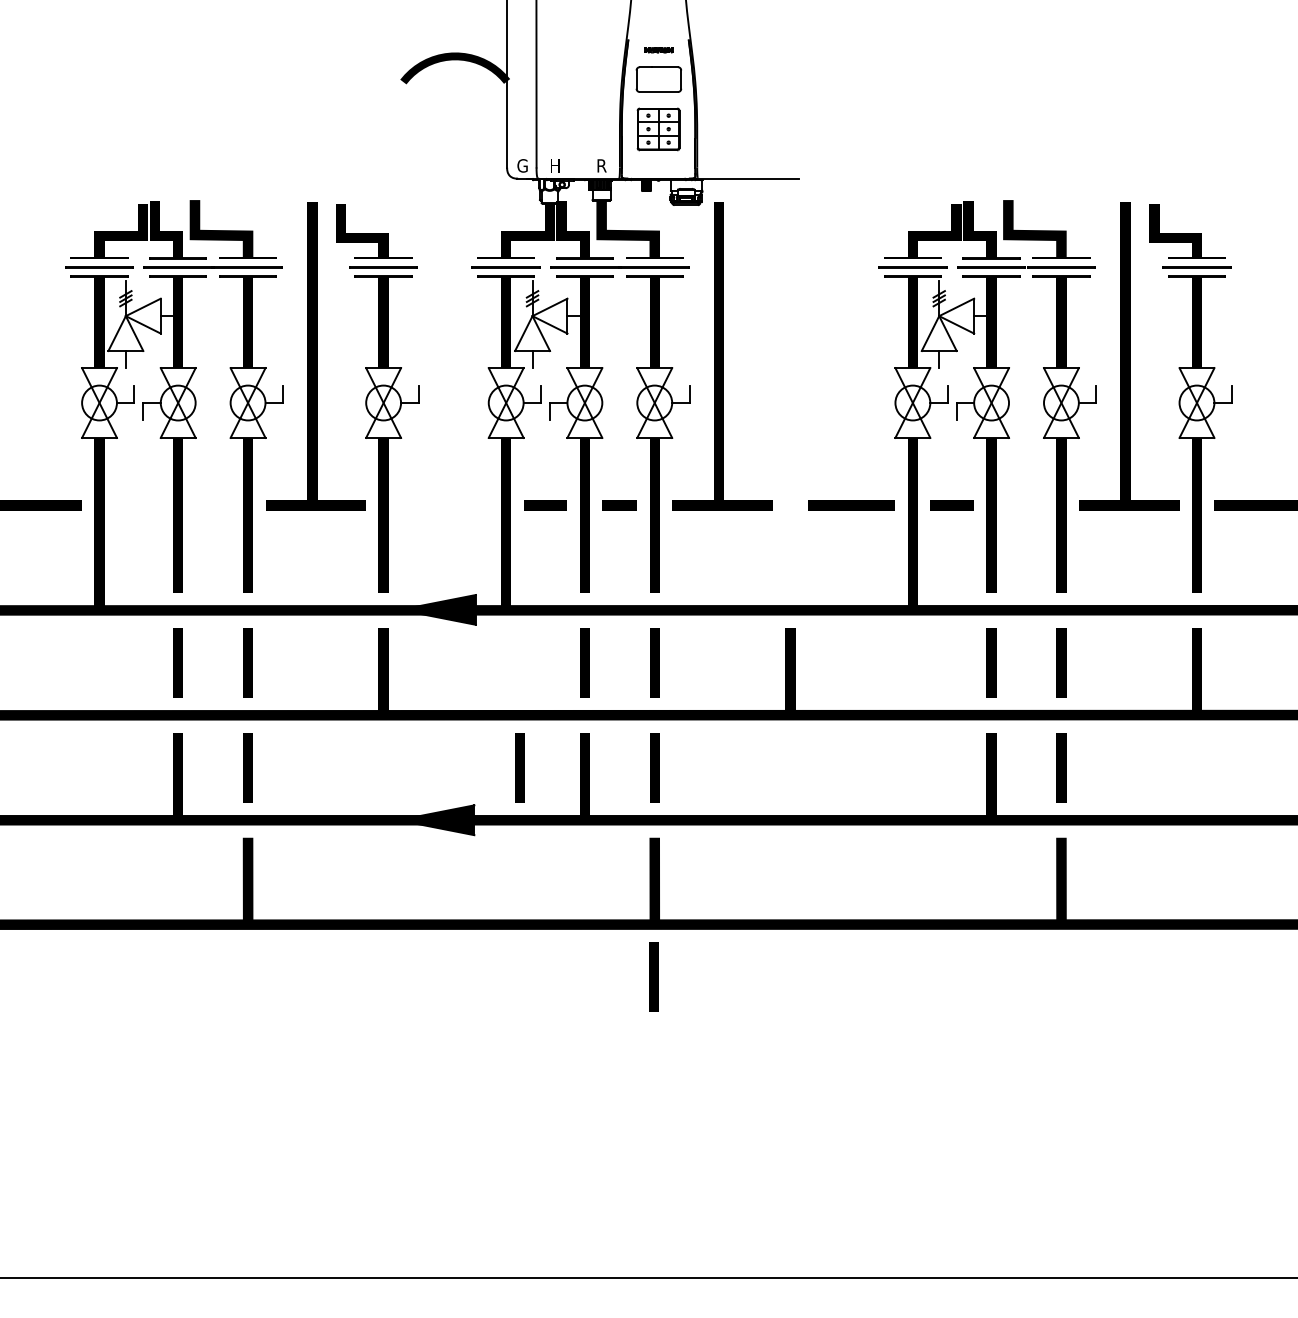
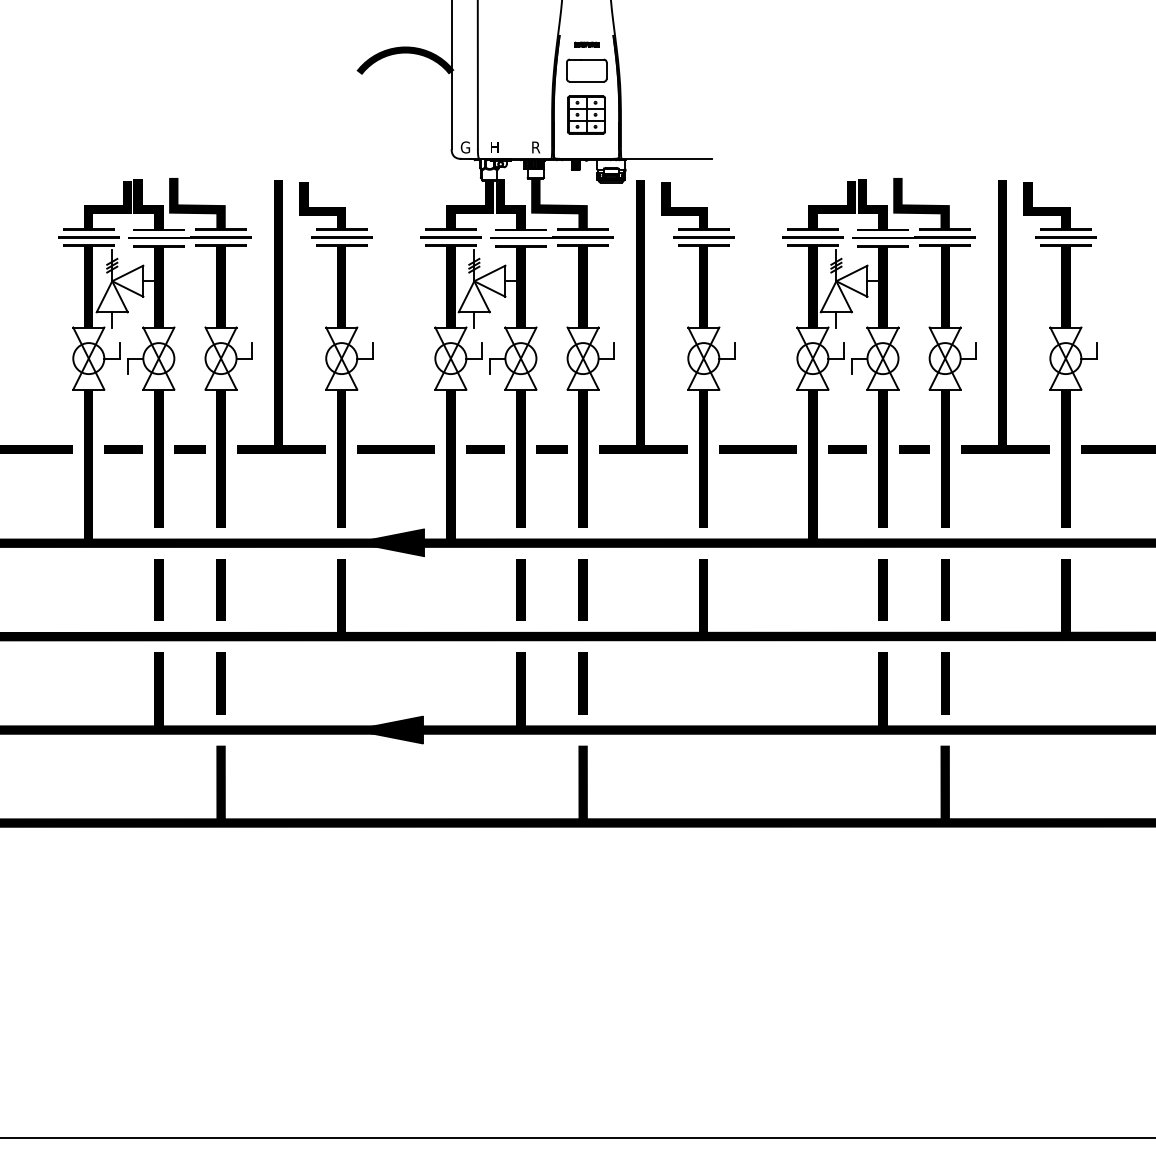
part: (784, 398) -> (698, 354), added
line: (138, 505) -> (123, 449), added
line: (213, 505) -> (190, 449), added
line: (444, 505) -> (395, 449), added
line: (1026, 505) -> (914, 449), added
line: (519, 767) -> (462, 683), removed
line: (653, 976) -> (582, 869), removed

